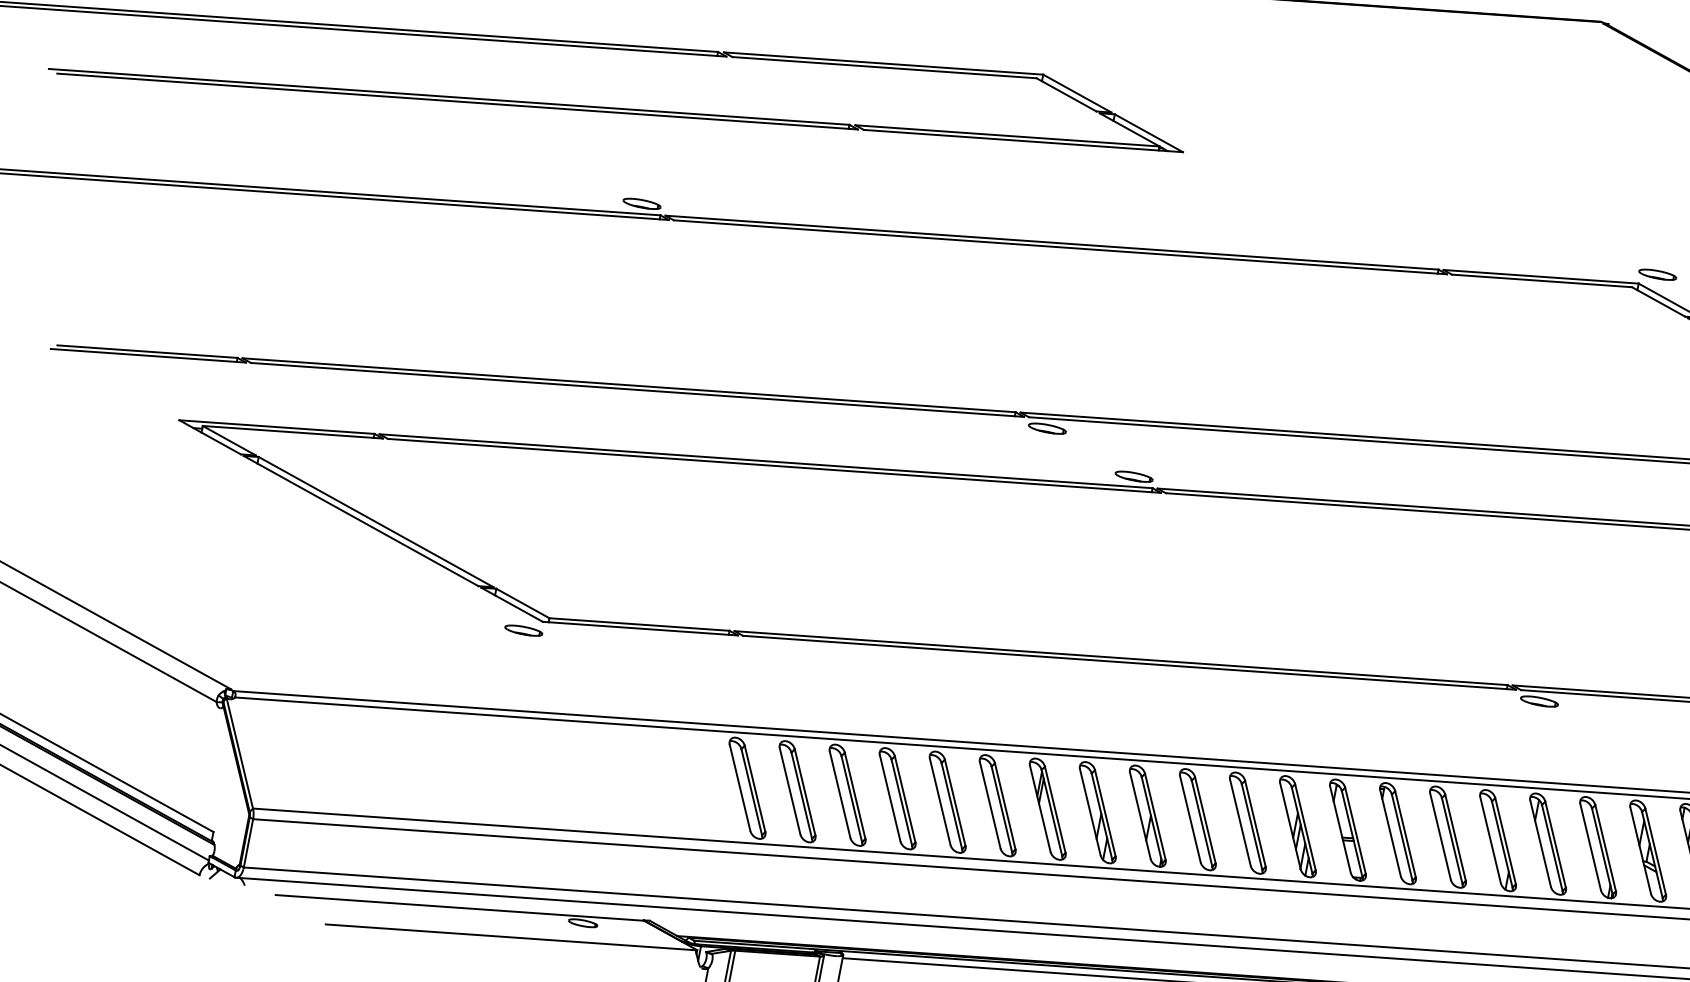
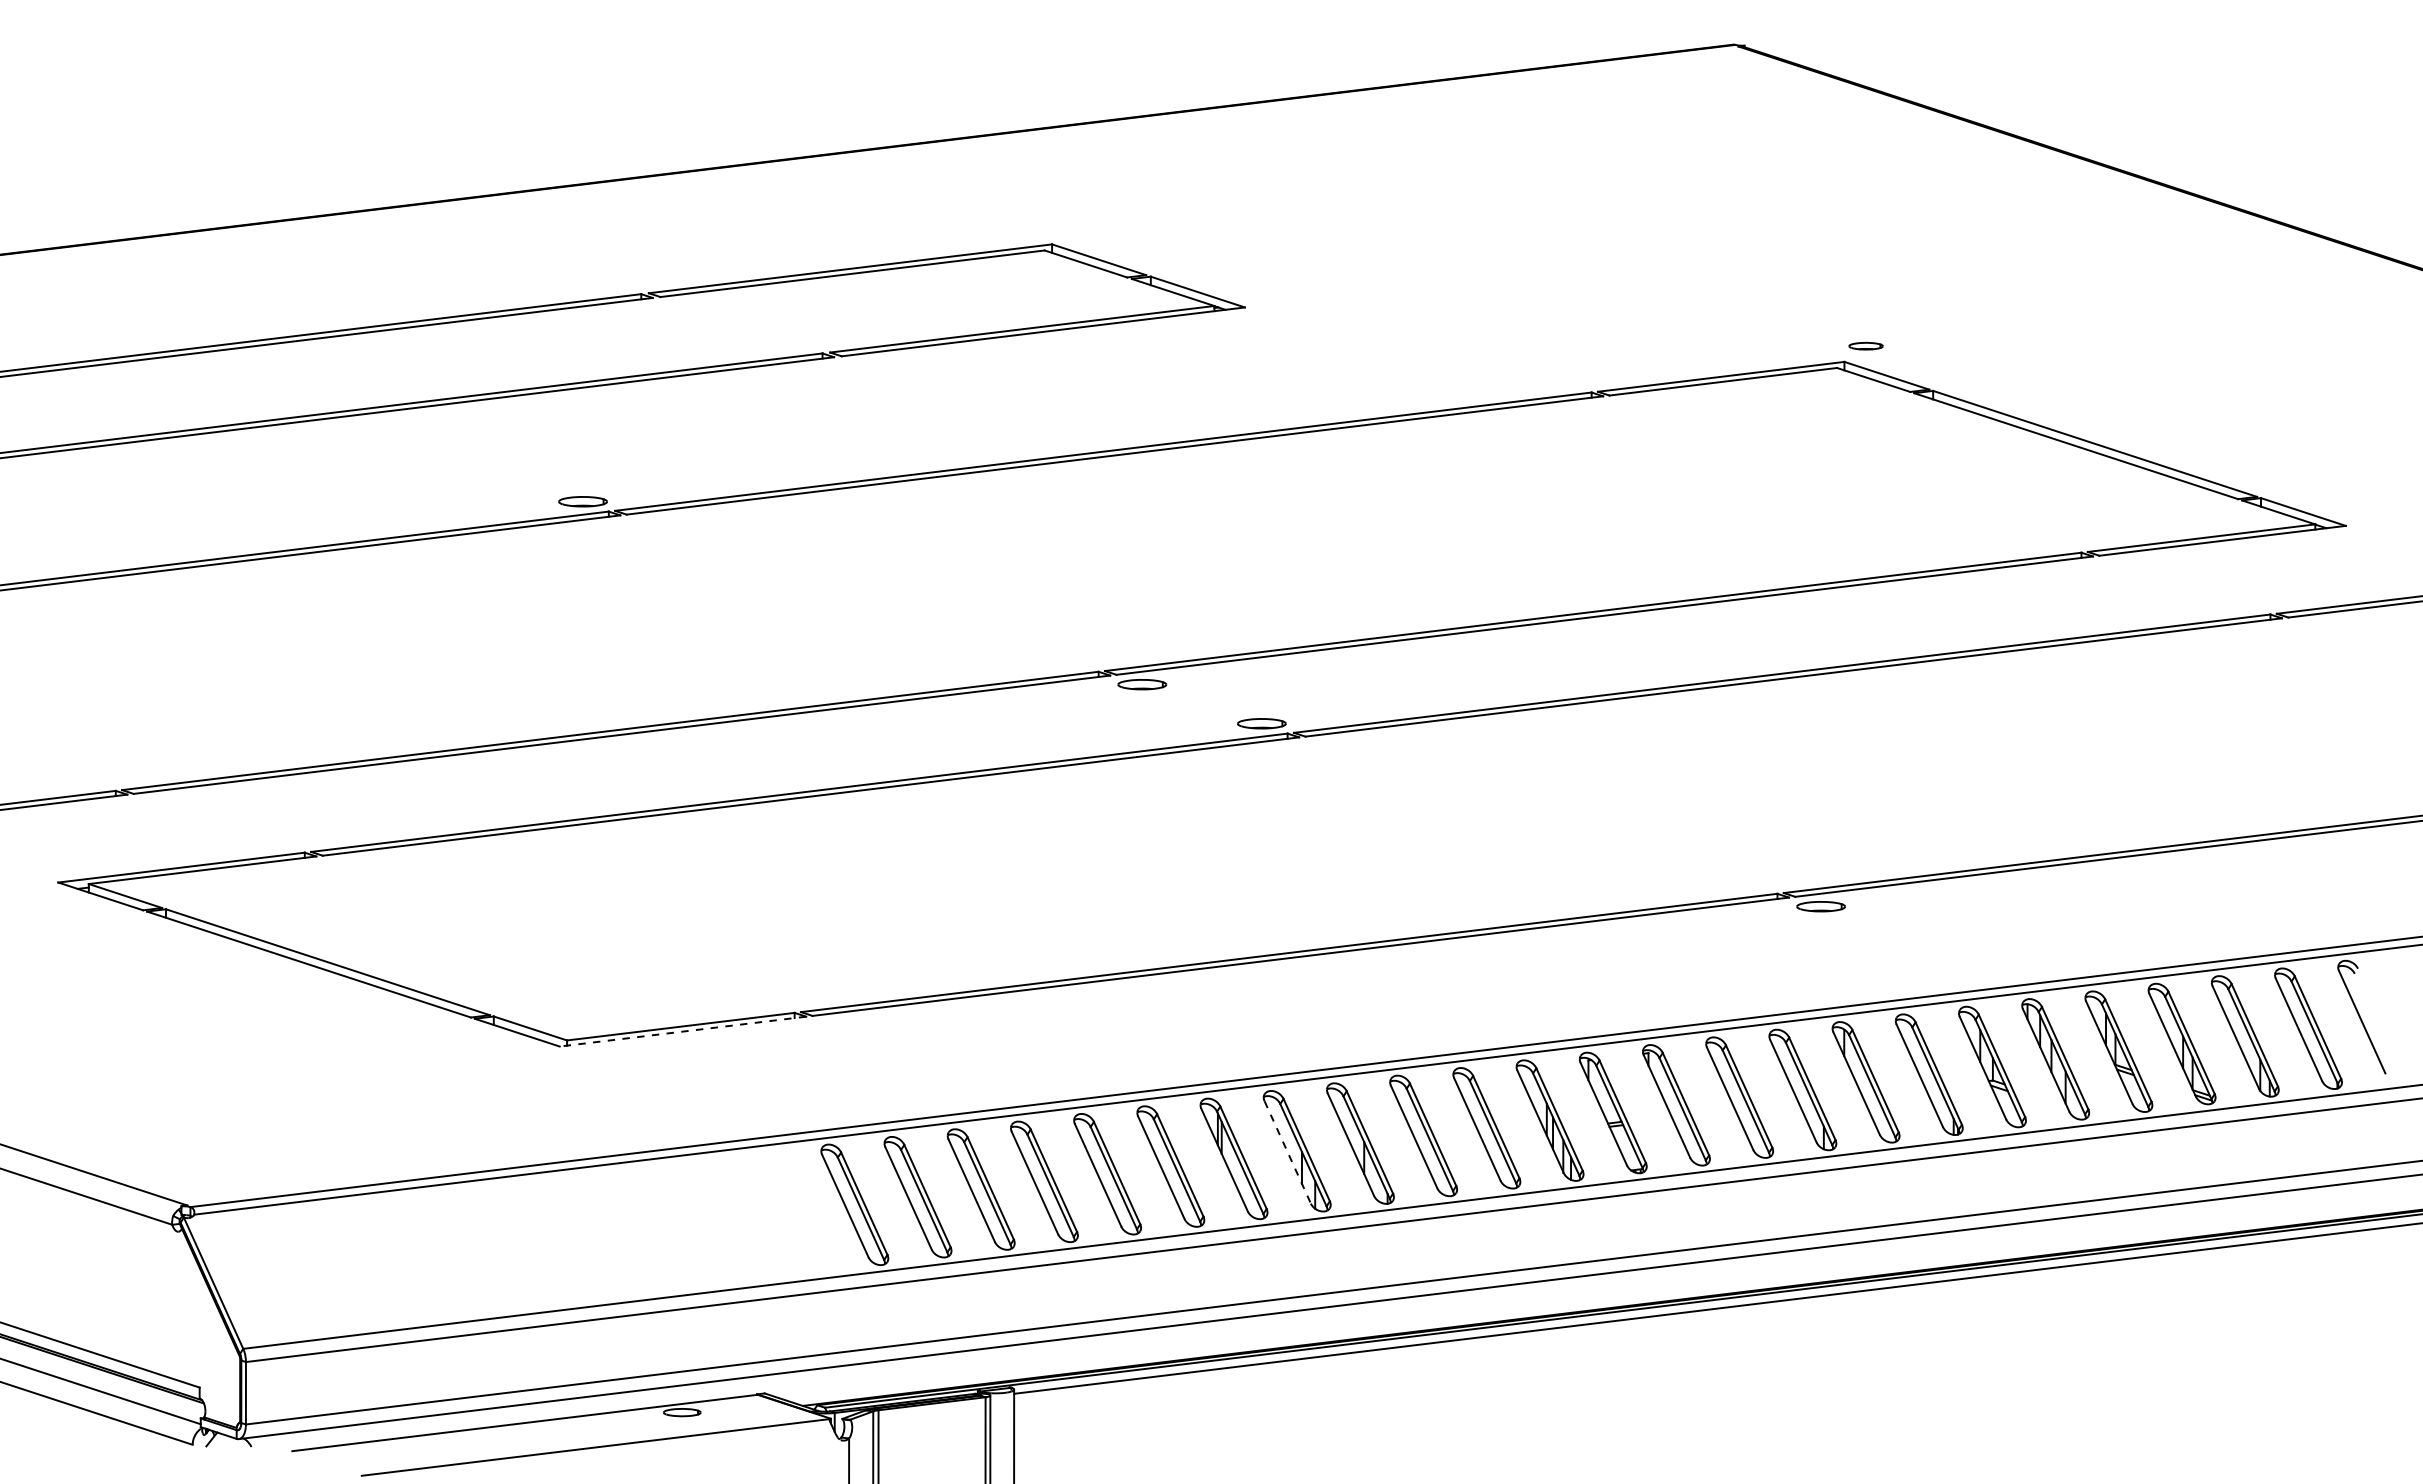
part: (1657, 274) -> (1865, 345), size x0.7
line: (640, 628) -> (682, 1031), solid -> dashed
part: (523, 630) -> (537, 1061), removed
line: (1090, 812) -> (1287, 1152), solid -> dashed

